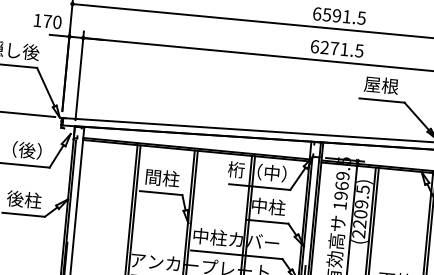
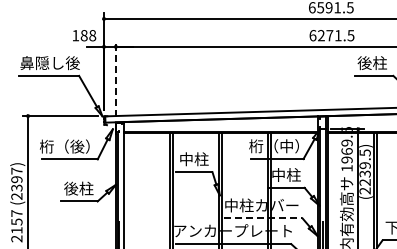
text: (52, 21) -> (88, 35), 170 -> 188
line: (79, 76) -> (115, 79), solid -> dashed
text: (380, 85) -> (371, 63), 屋根 -> 後柱
text: (153, 177) -> (186, 159), 間柱 -> 中柱
text: (360, 213) -> (364, 173), (2209.5) -> (2239.5)
line: (236, 255) -> (263, 218), solid -> dashed

